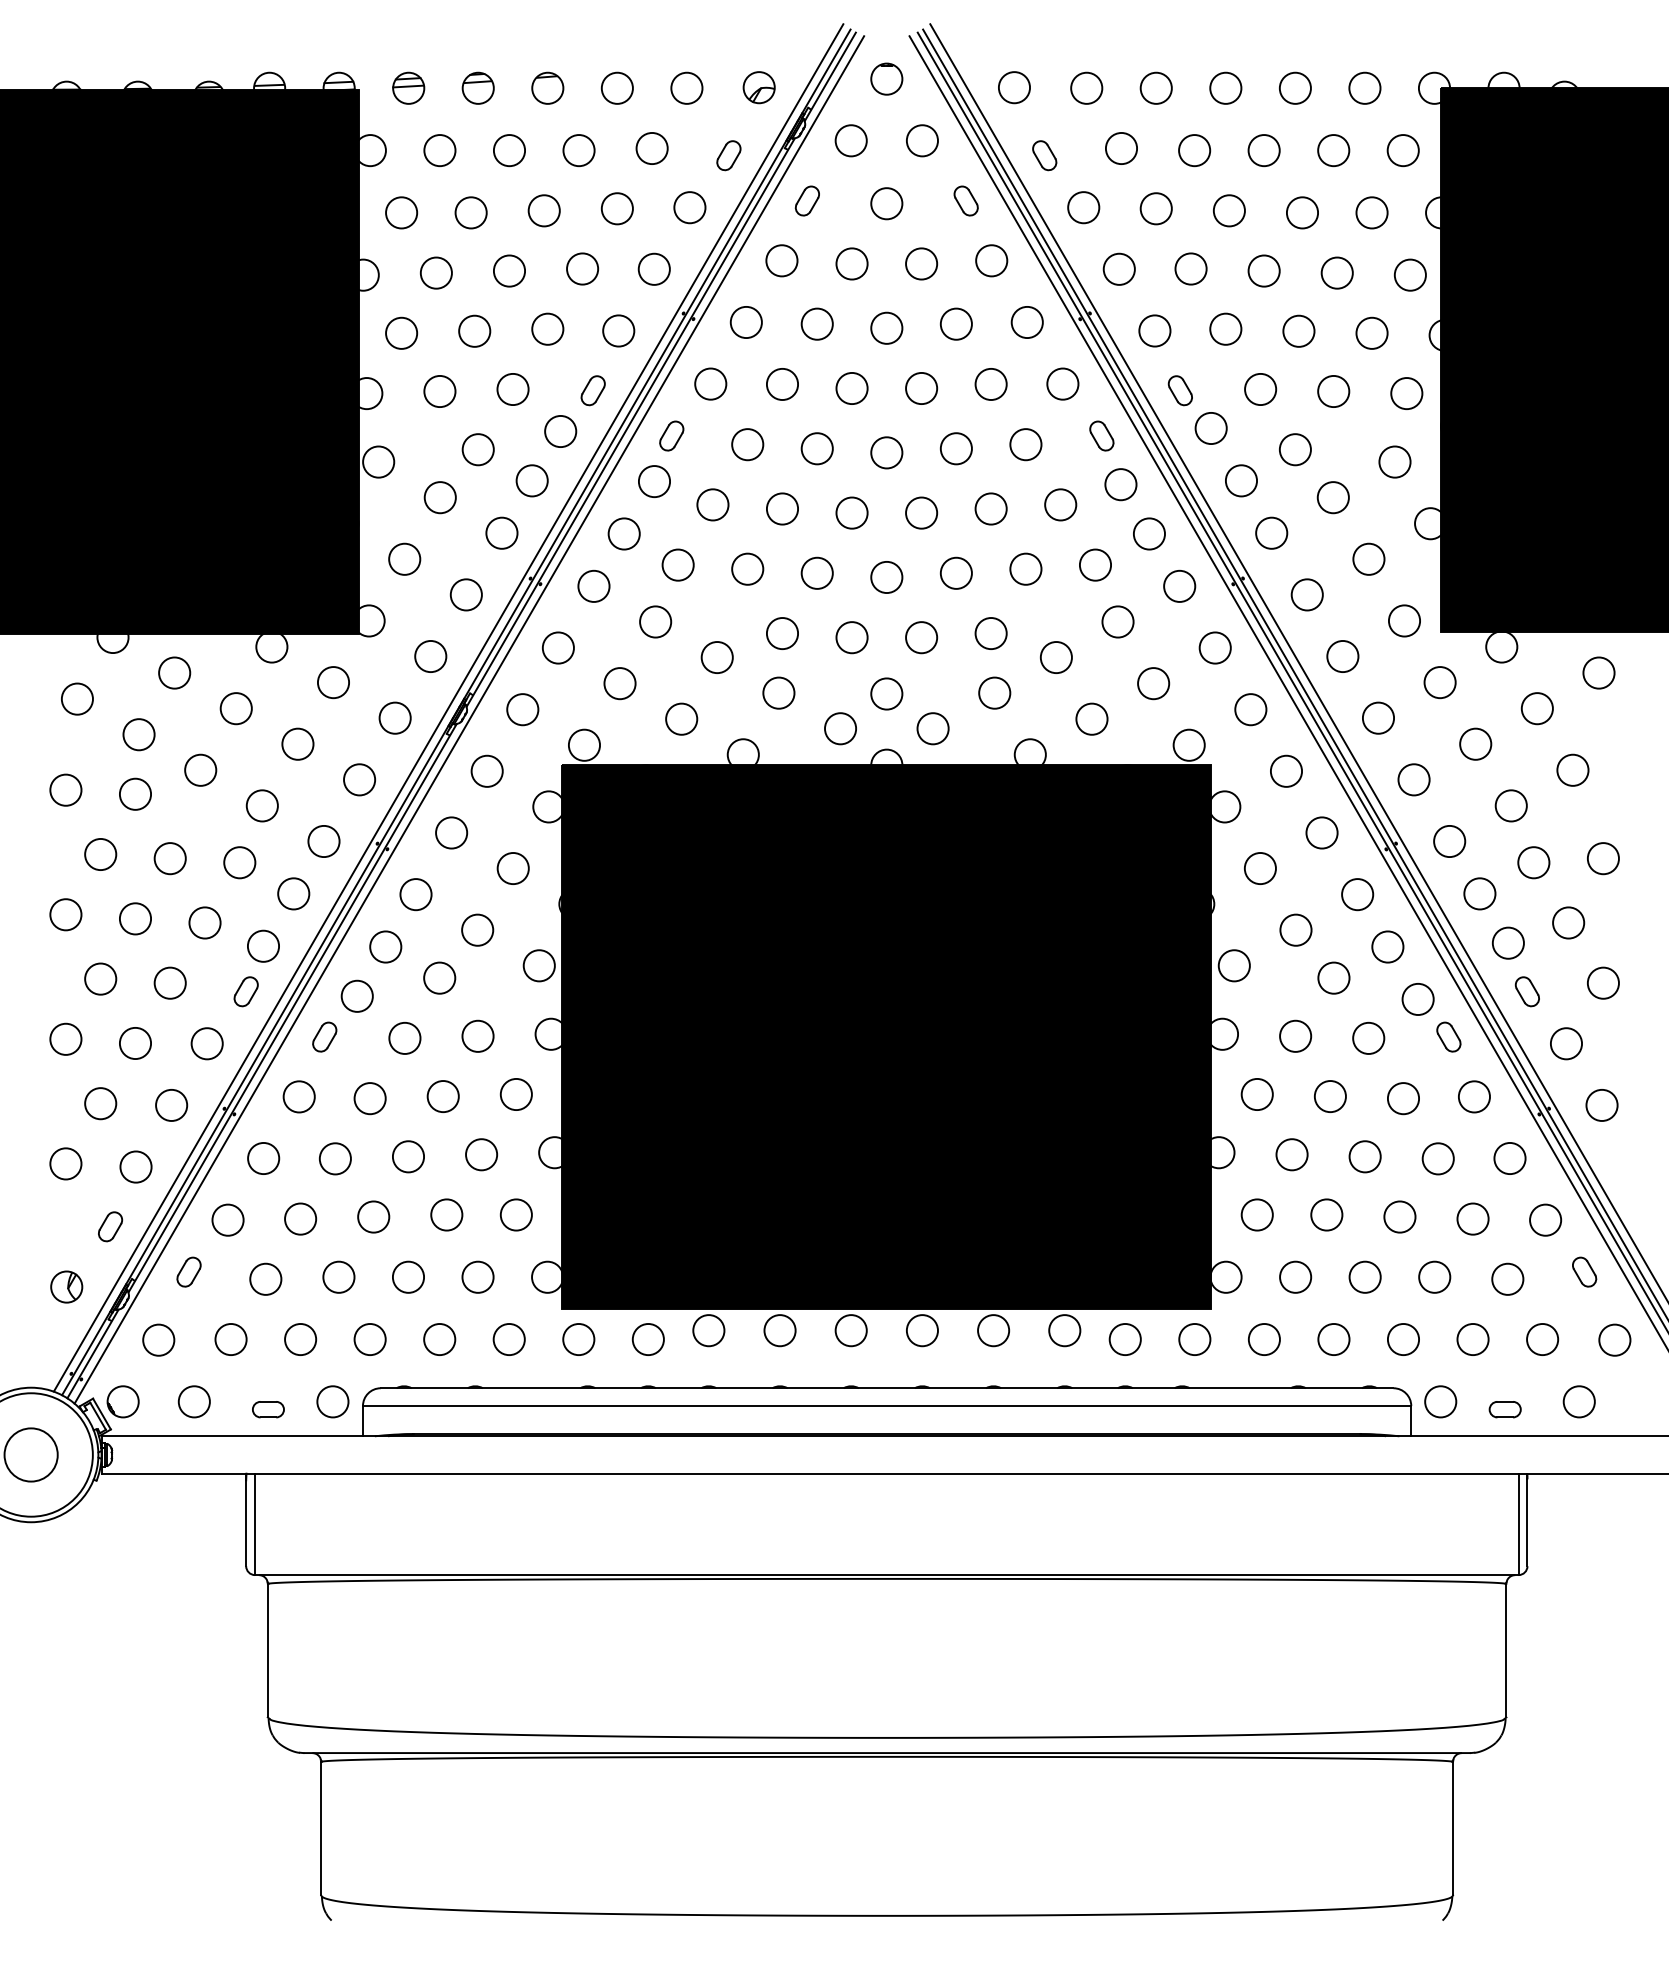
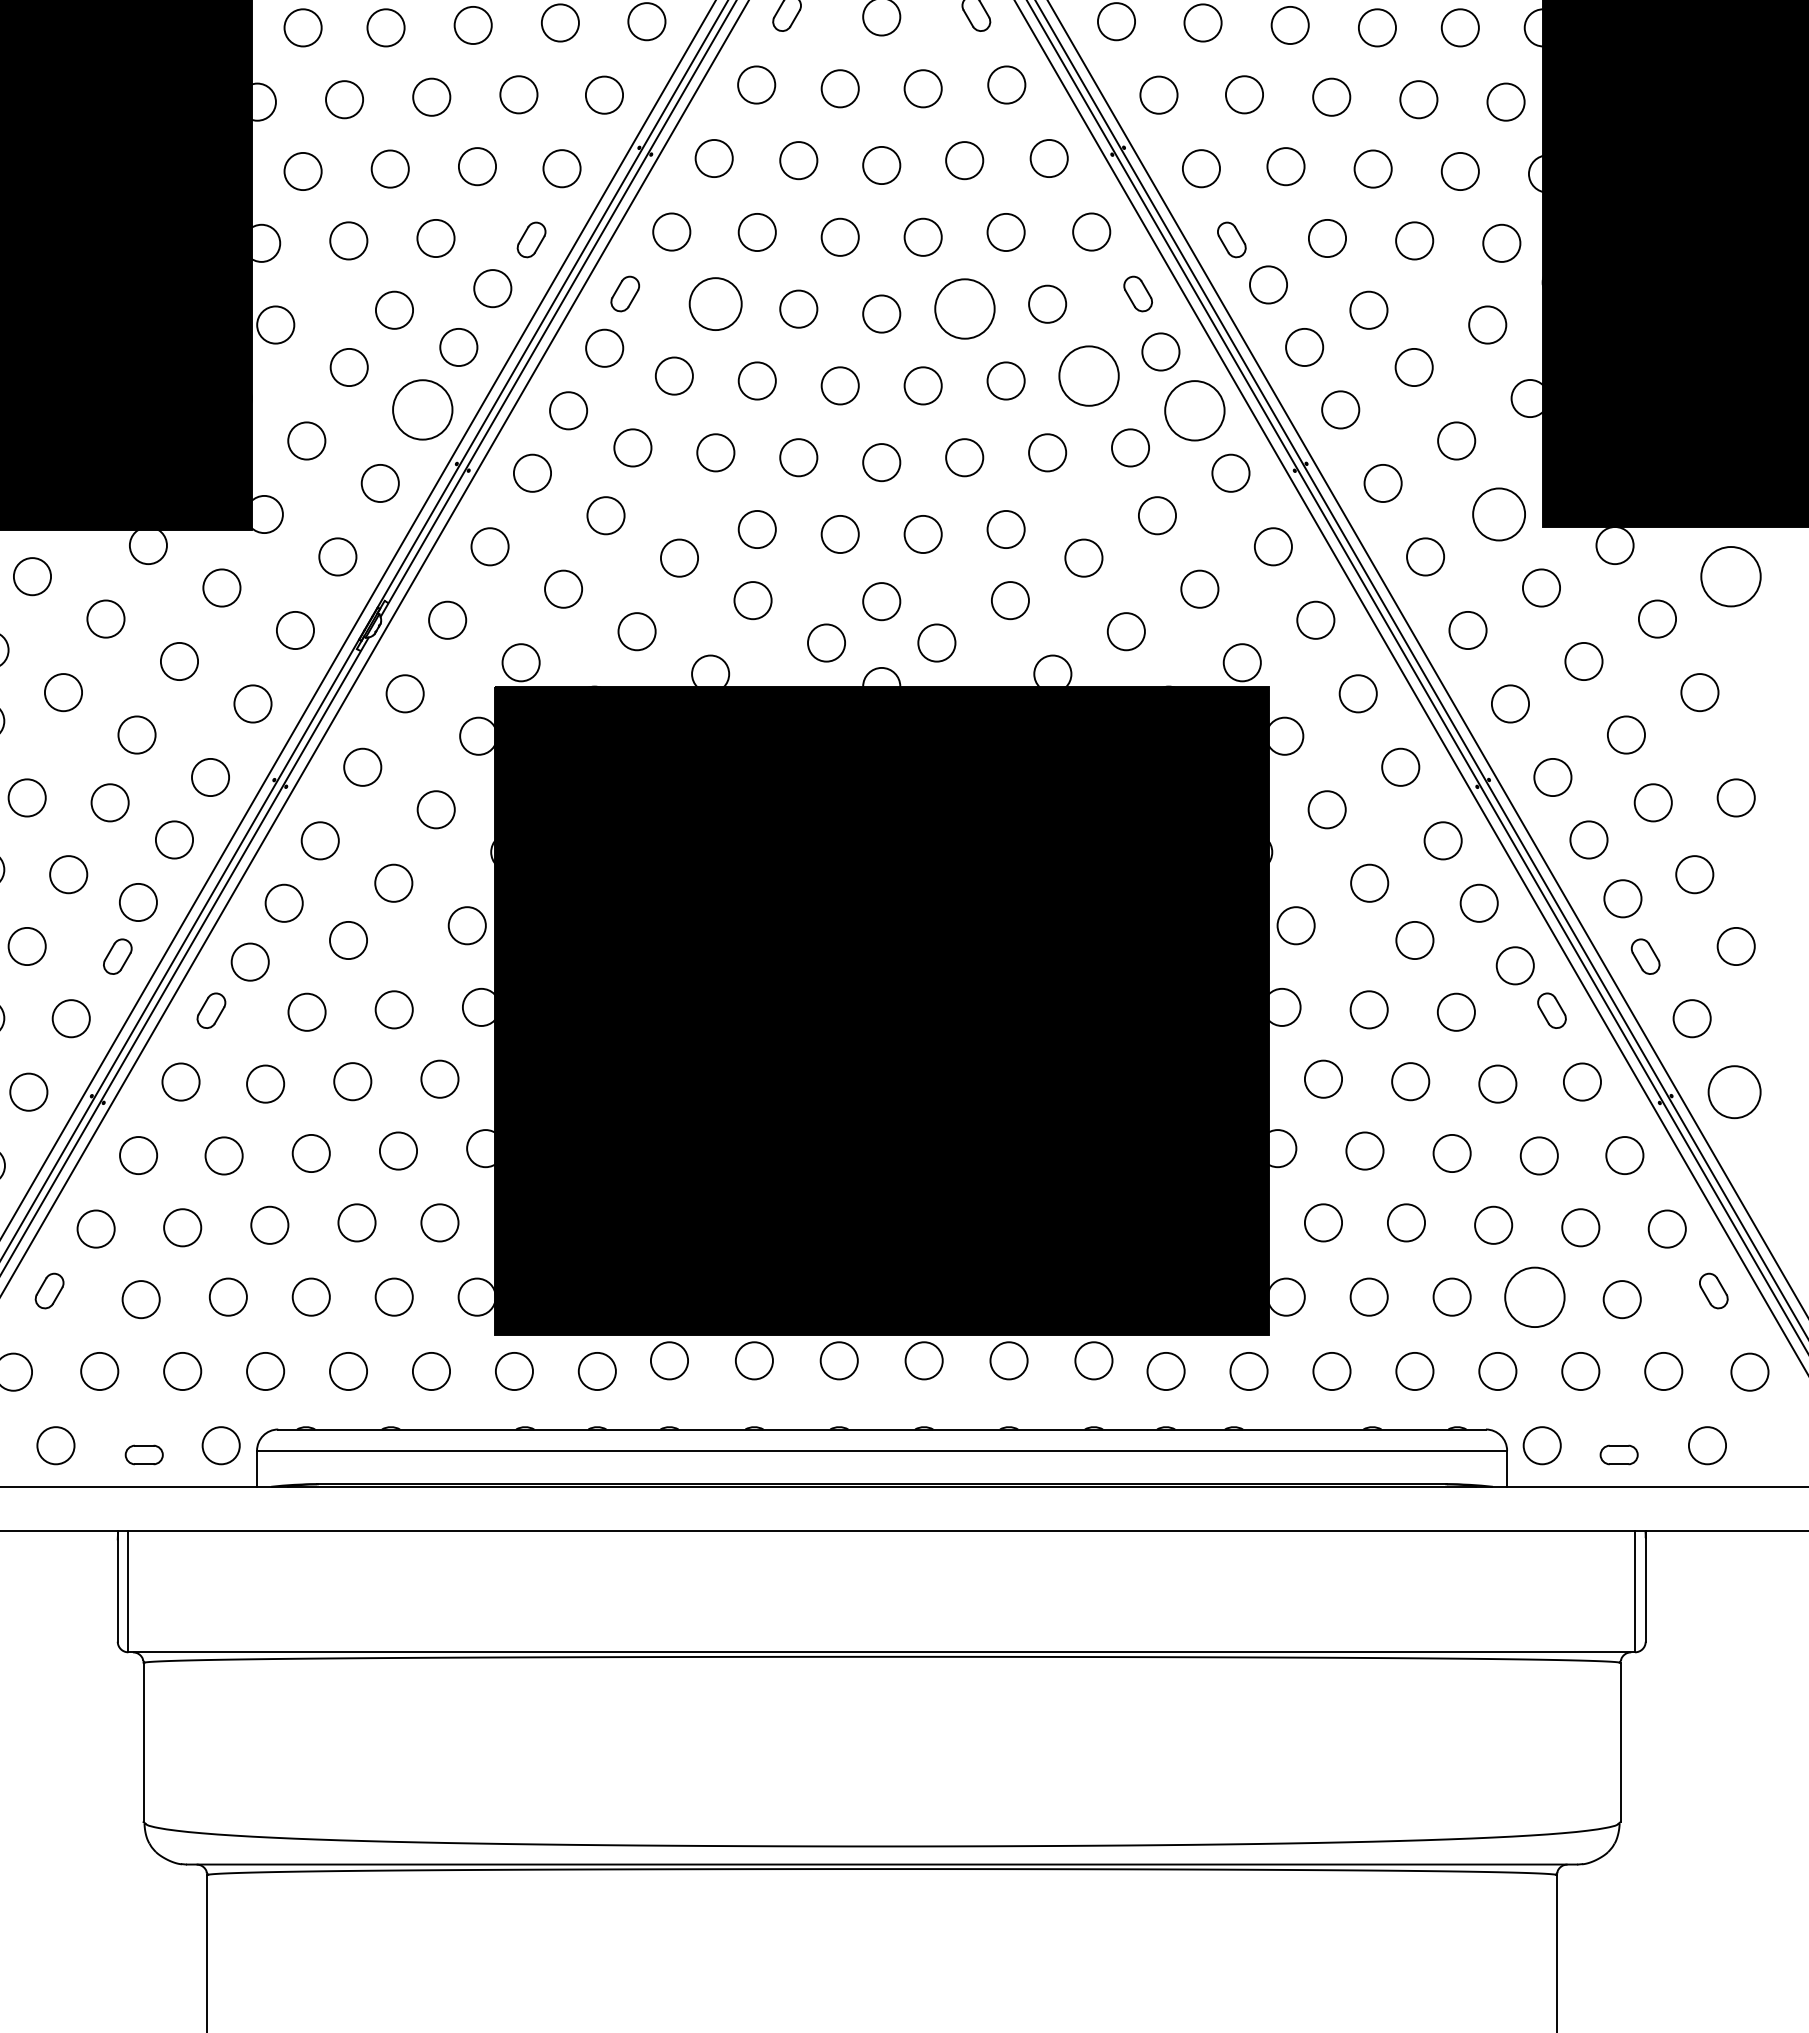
circle: (747, 444) -> (715, 304), size x1.4
circle: (955, 448) -> (963, 308), size x1.6
circle: (1060, 504) -> (1088, 375), size x1.6
circle: (501, 532) -> (422, 409), size x1.6
circle: (1149, 533) -> (1194, 410), size x1.6
circle: (1404, 620) -> (1499, 513), size x1.4
circle: (1598, 672) -> (1730, 575), size x1.6
circle: (1601, 1105) -> (1733, 1092), size x1.4
circle: (1434, 1276) -> (1534, 1296), size x1.6

